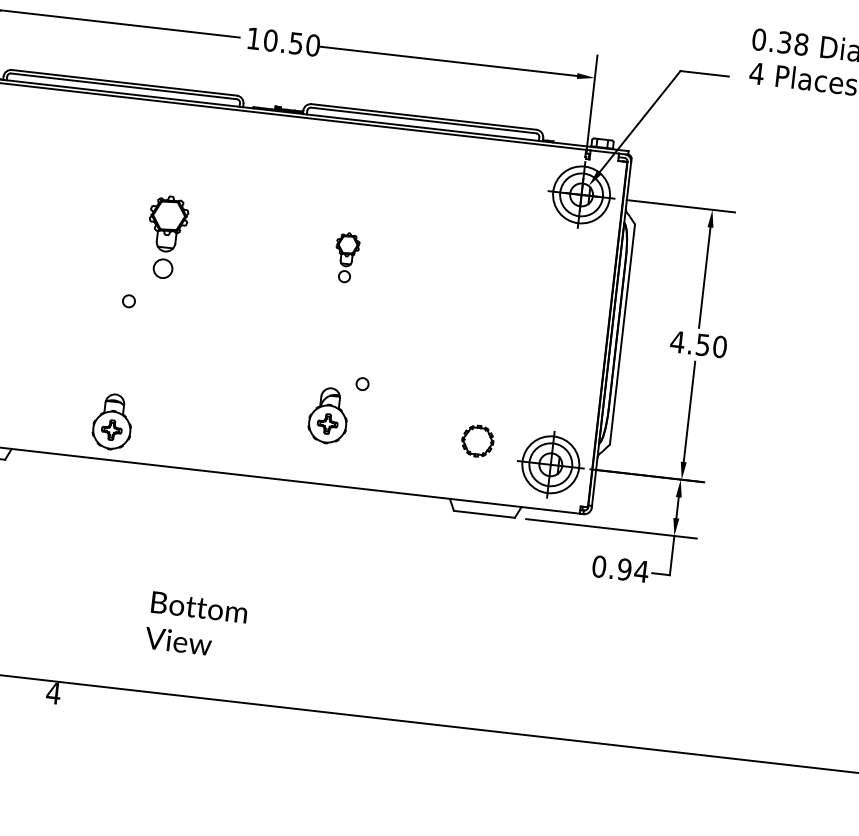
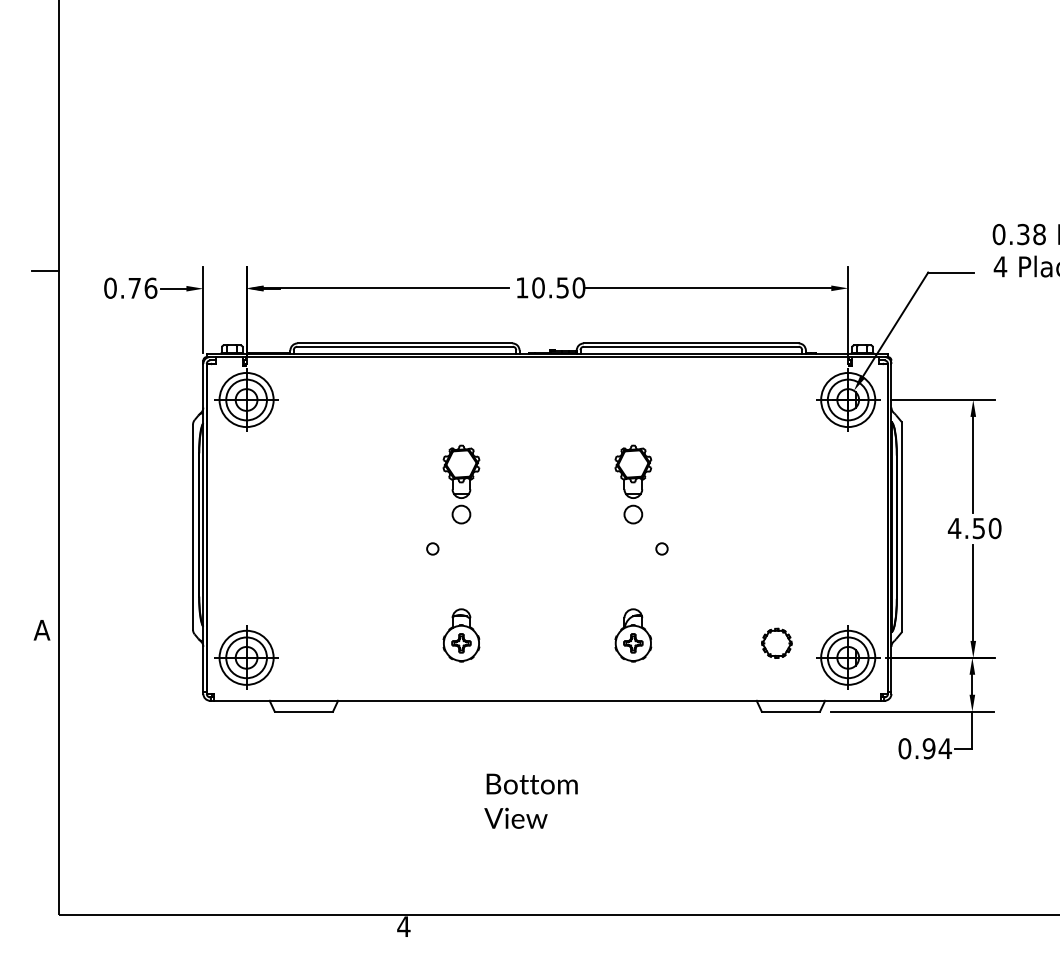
part: (346, 257) -> (633, 484), size x1.67
circle: (362, 383) -> (661, 548), moved
part: (112, 421) -> (461, 635), moved
text: (195, 624) -> (530, 800), moved

